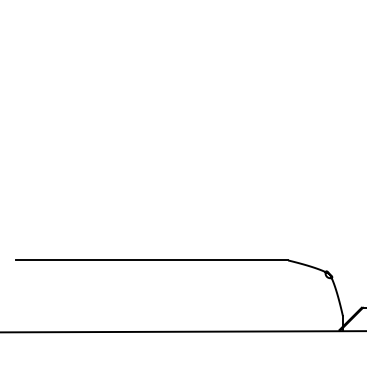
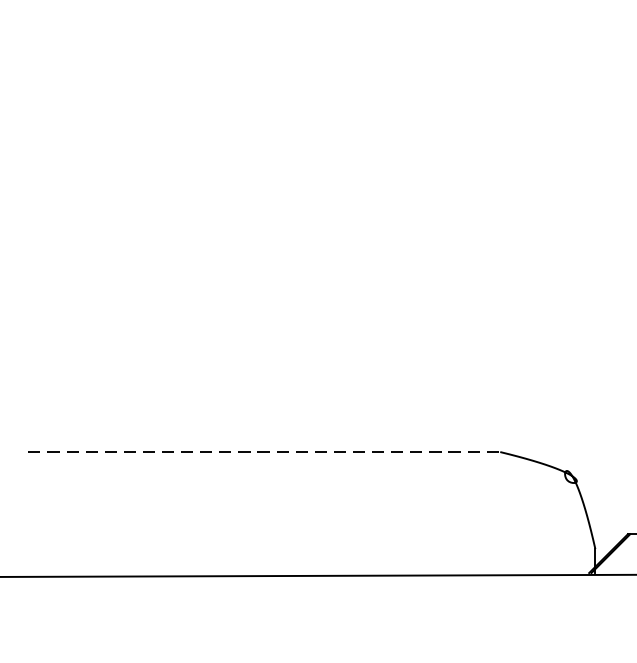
line: (152, 260) -> (264, 452), solid -> dashed

